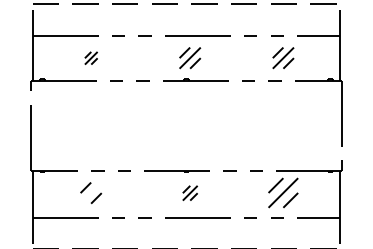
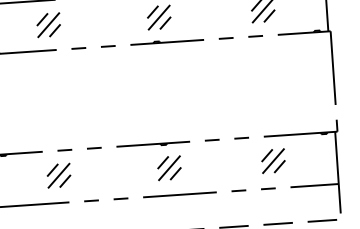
part: (91, 58) -> (49, 25), size x1.67
line: (90, 192) -> (58, 175), added
part: (190, 193) -> (169, 168), size x1.43
part: (283, 193) -> (273, 161), size x0.71

